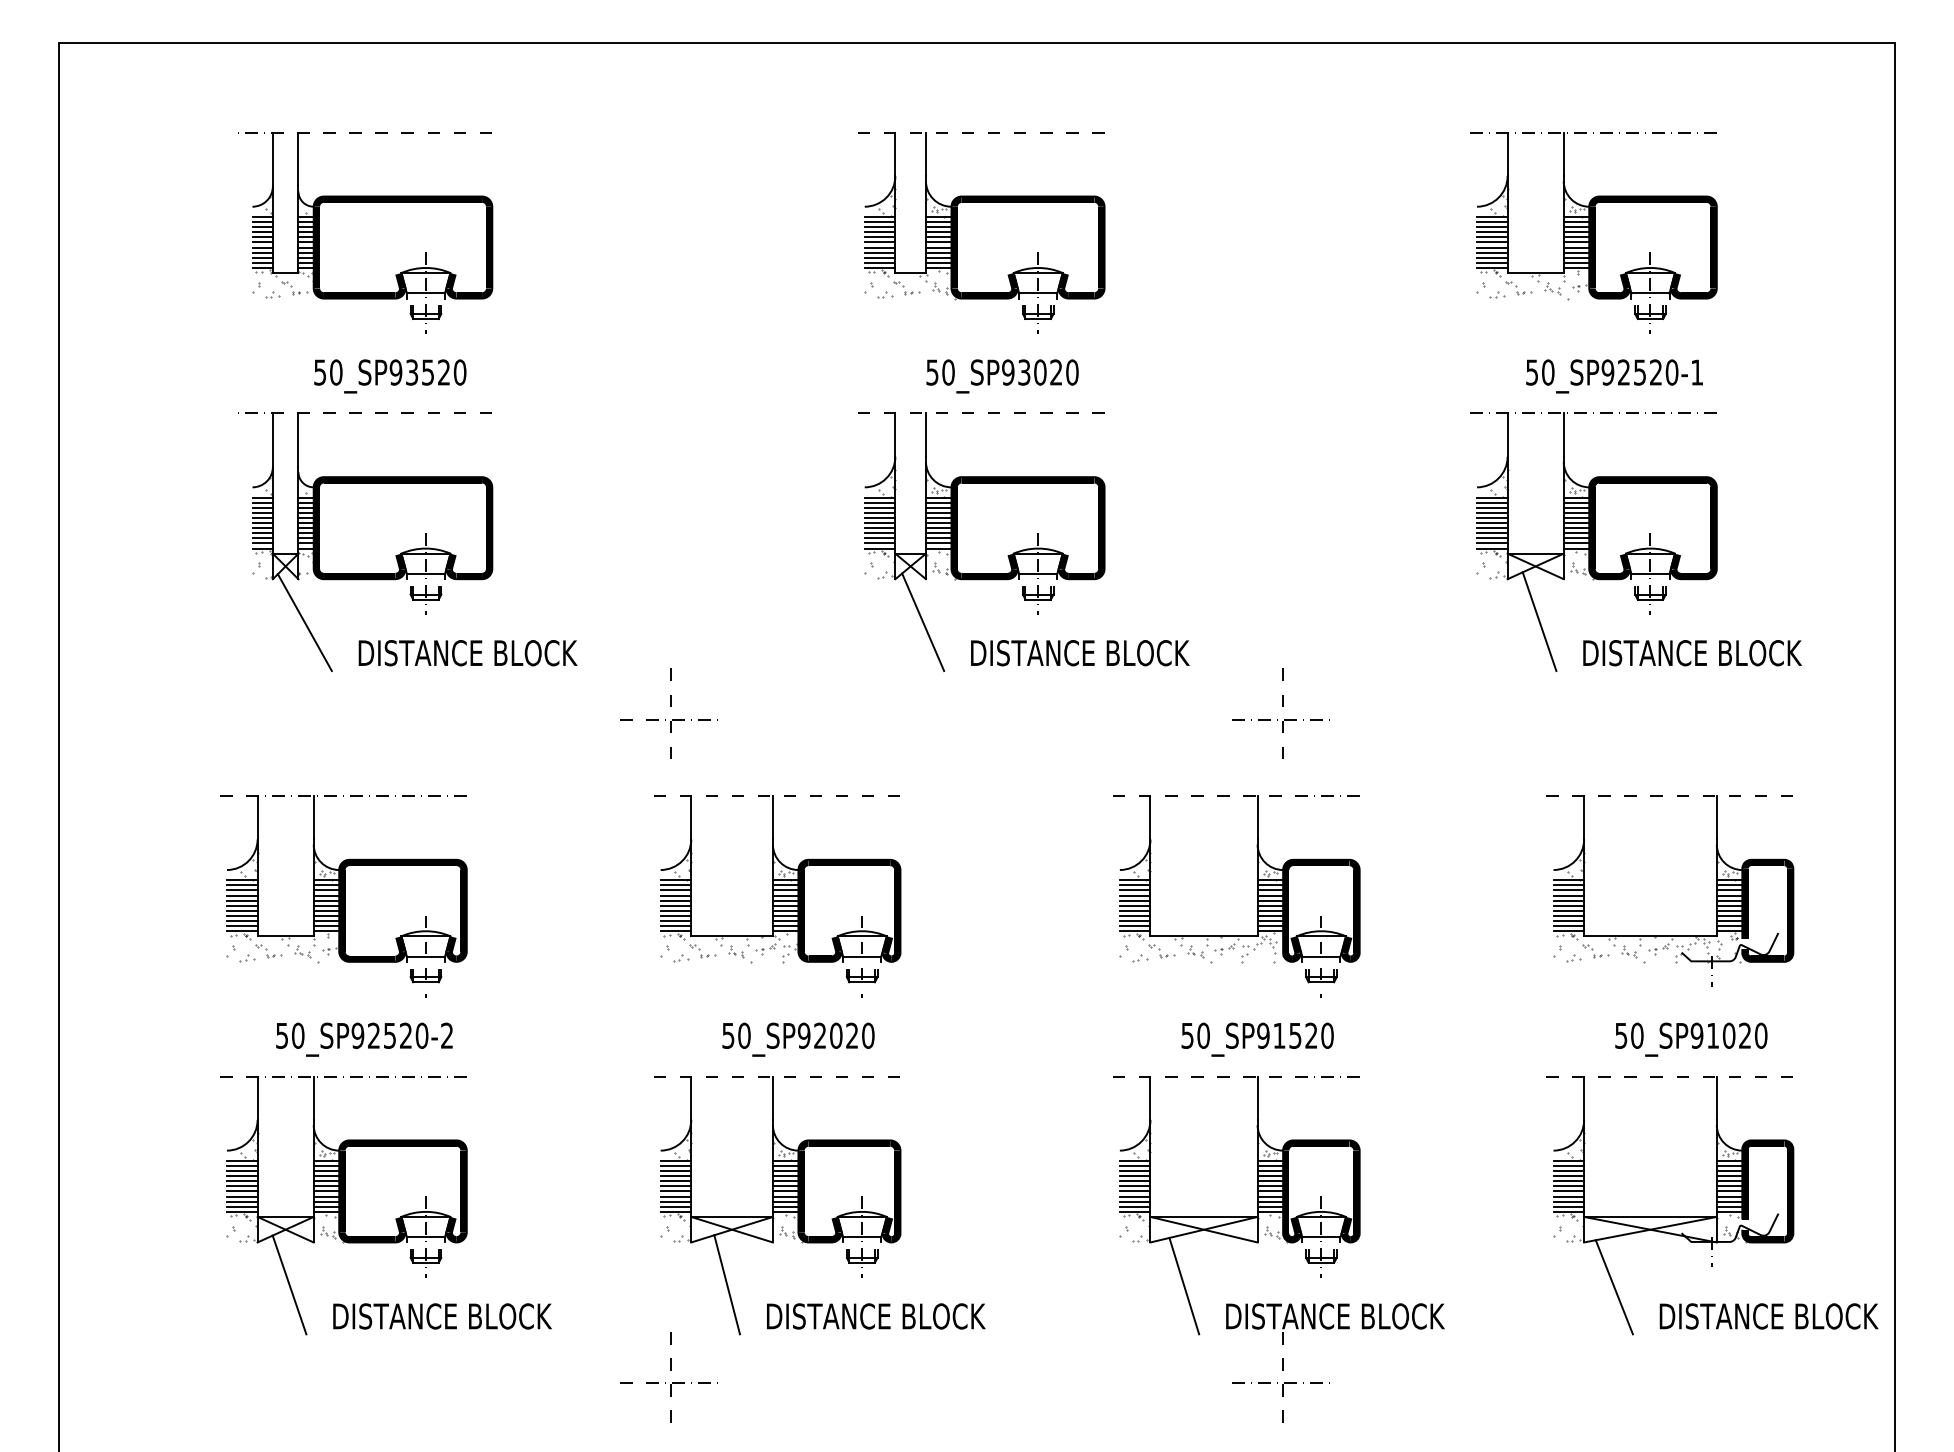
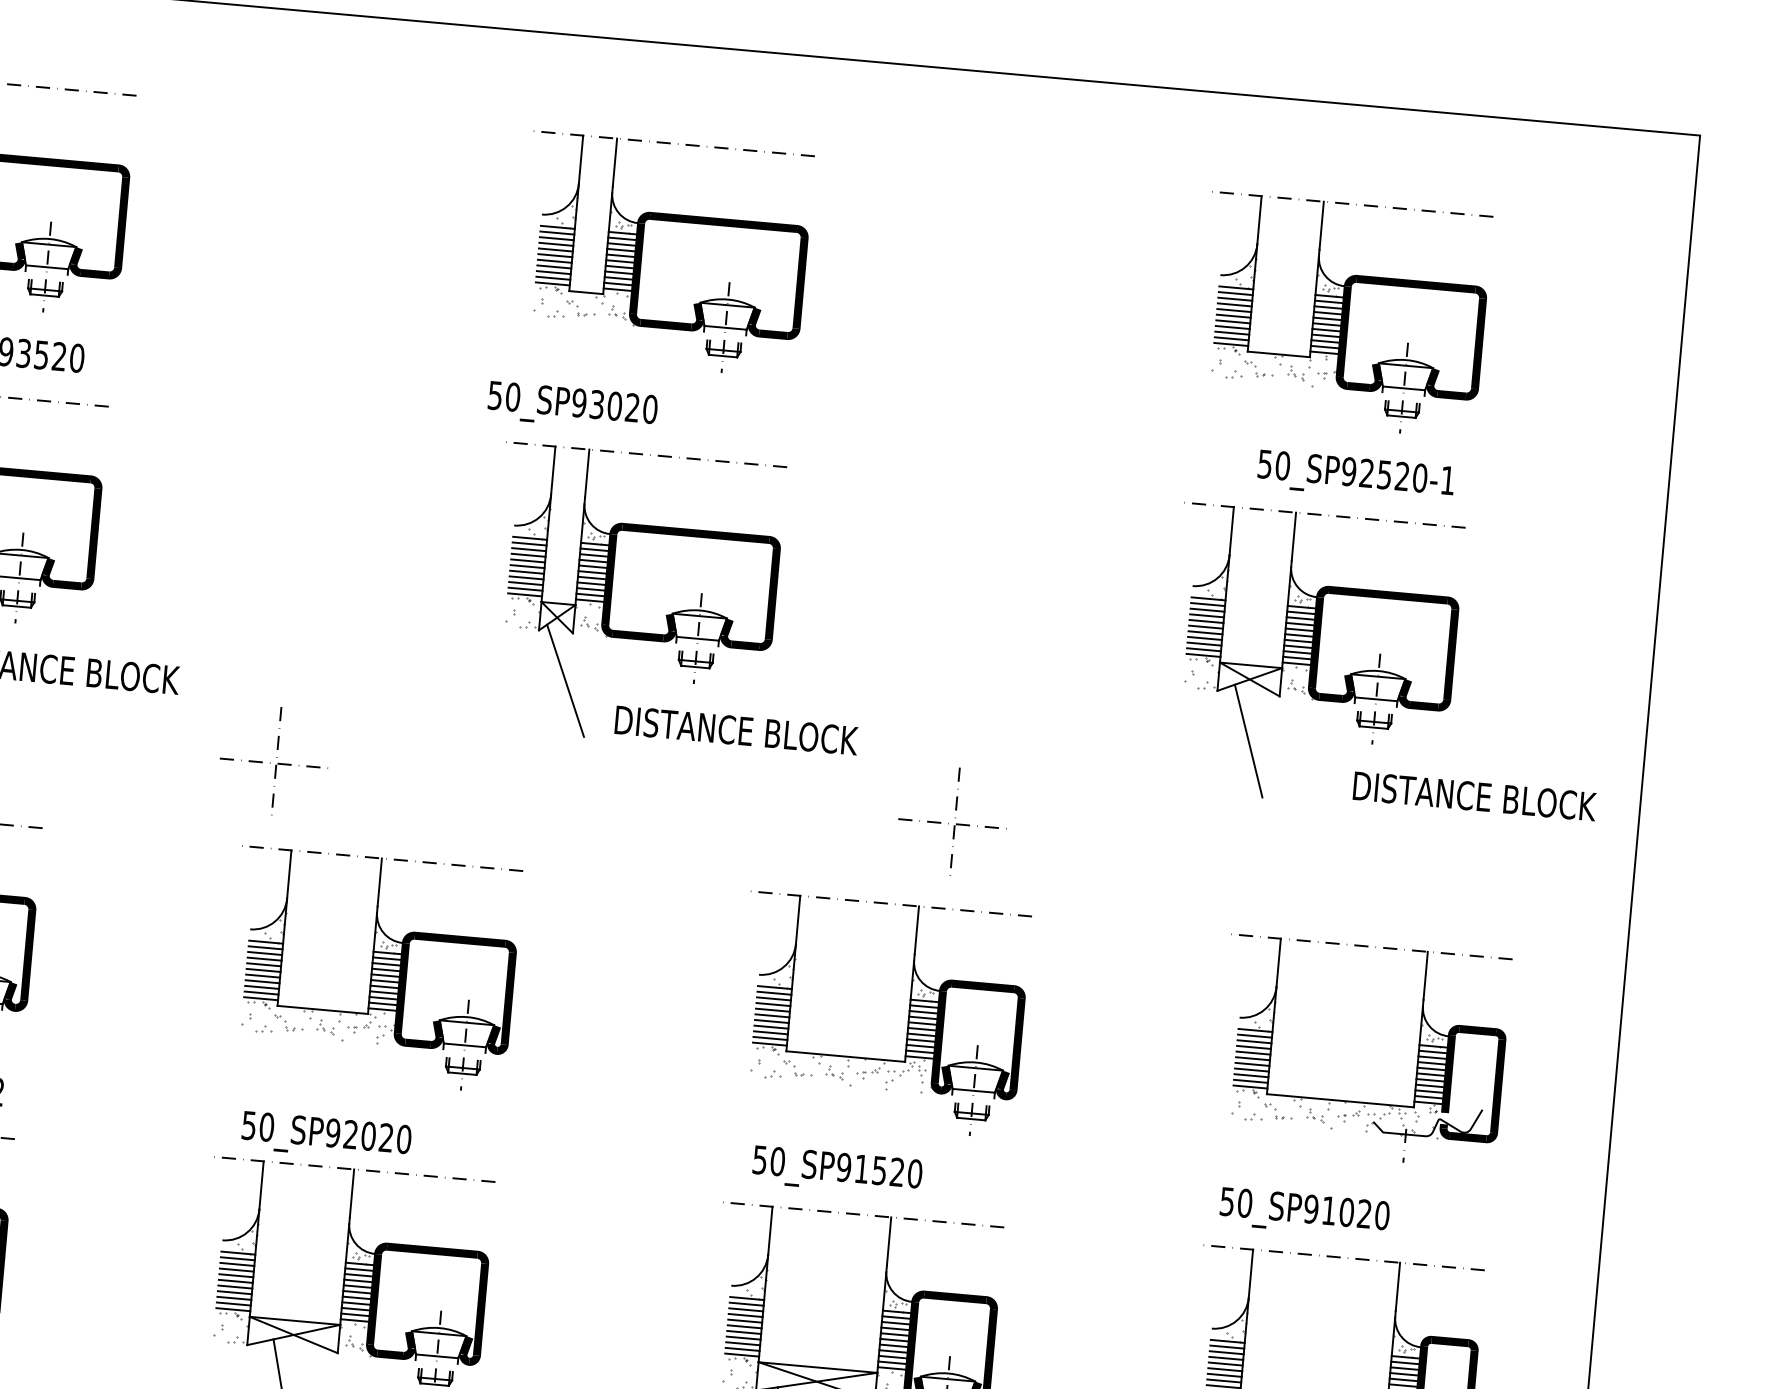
text: (1002, 376) -> (572, 406), moved
text: (1692, 653) -> (1474, 796), moved
text: (798, 1039) -> (326, 1136), moved
text: (1257, 1039) -> (837, 1171), moved
text: (1691, 1039) -> (1304, 1212), moved

